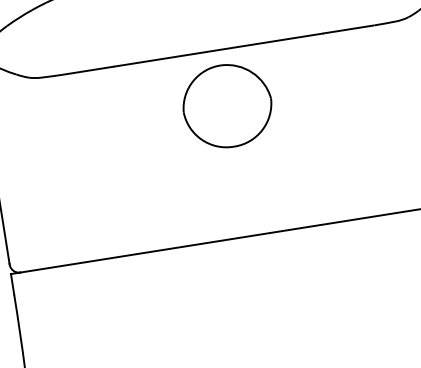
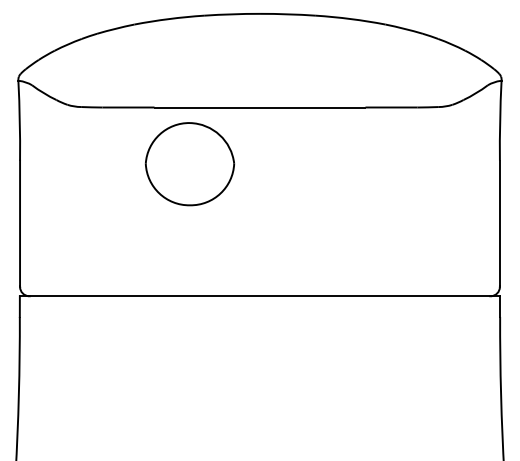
part: (227, 106) -> (189, 164), moved

